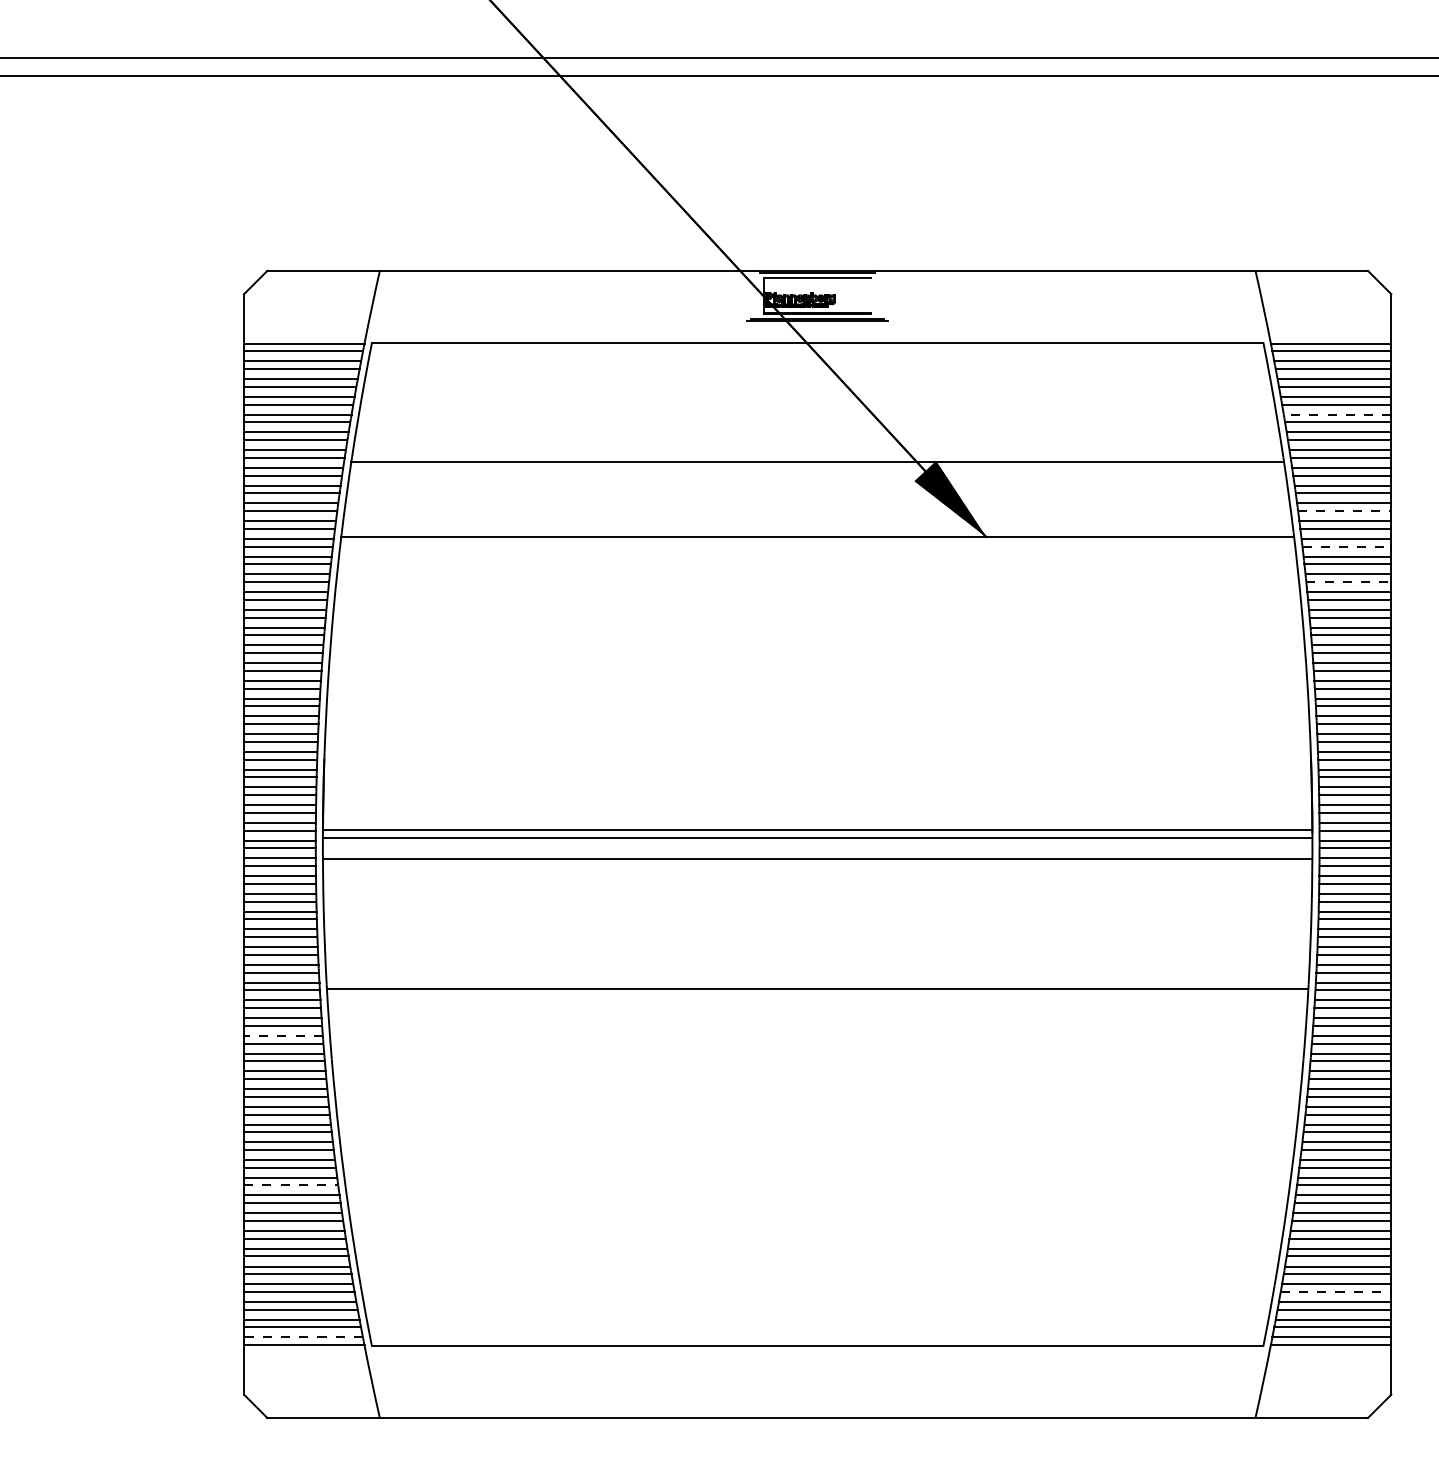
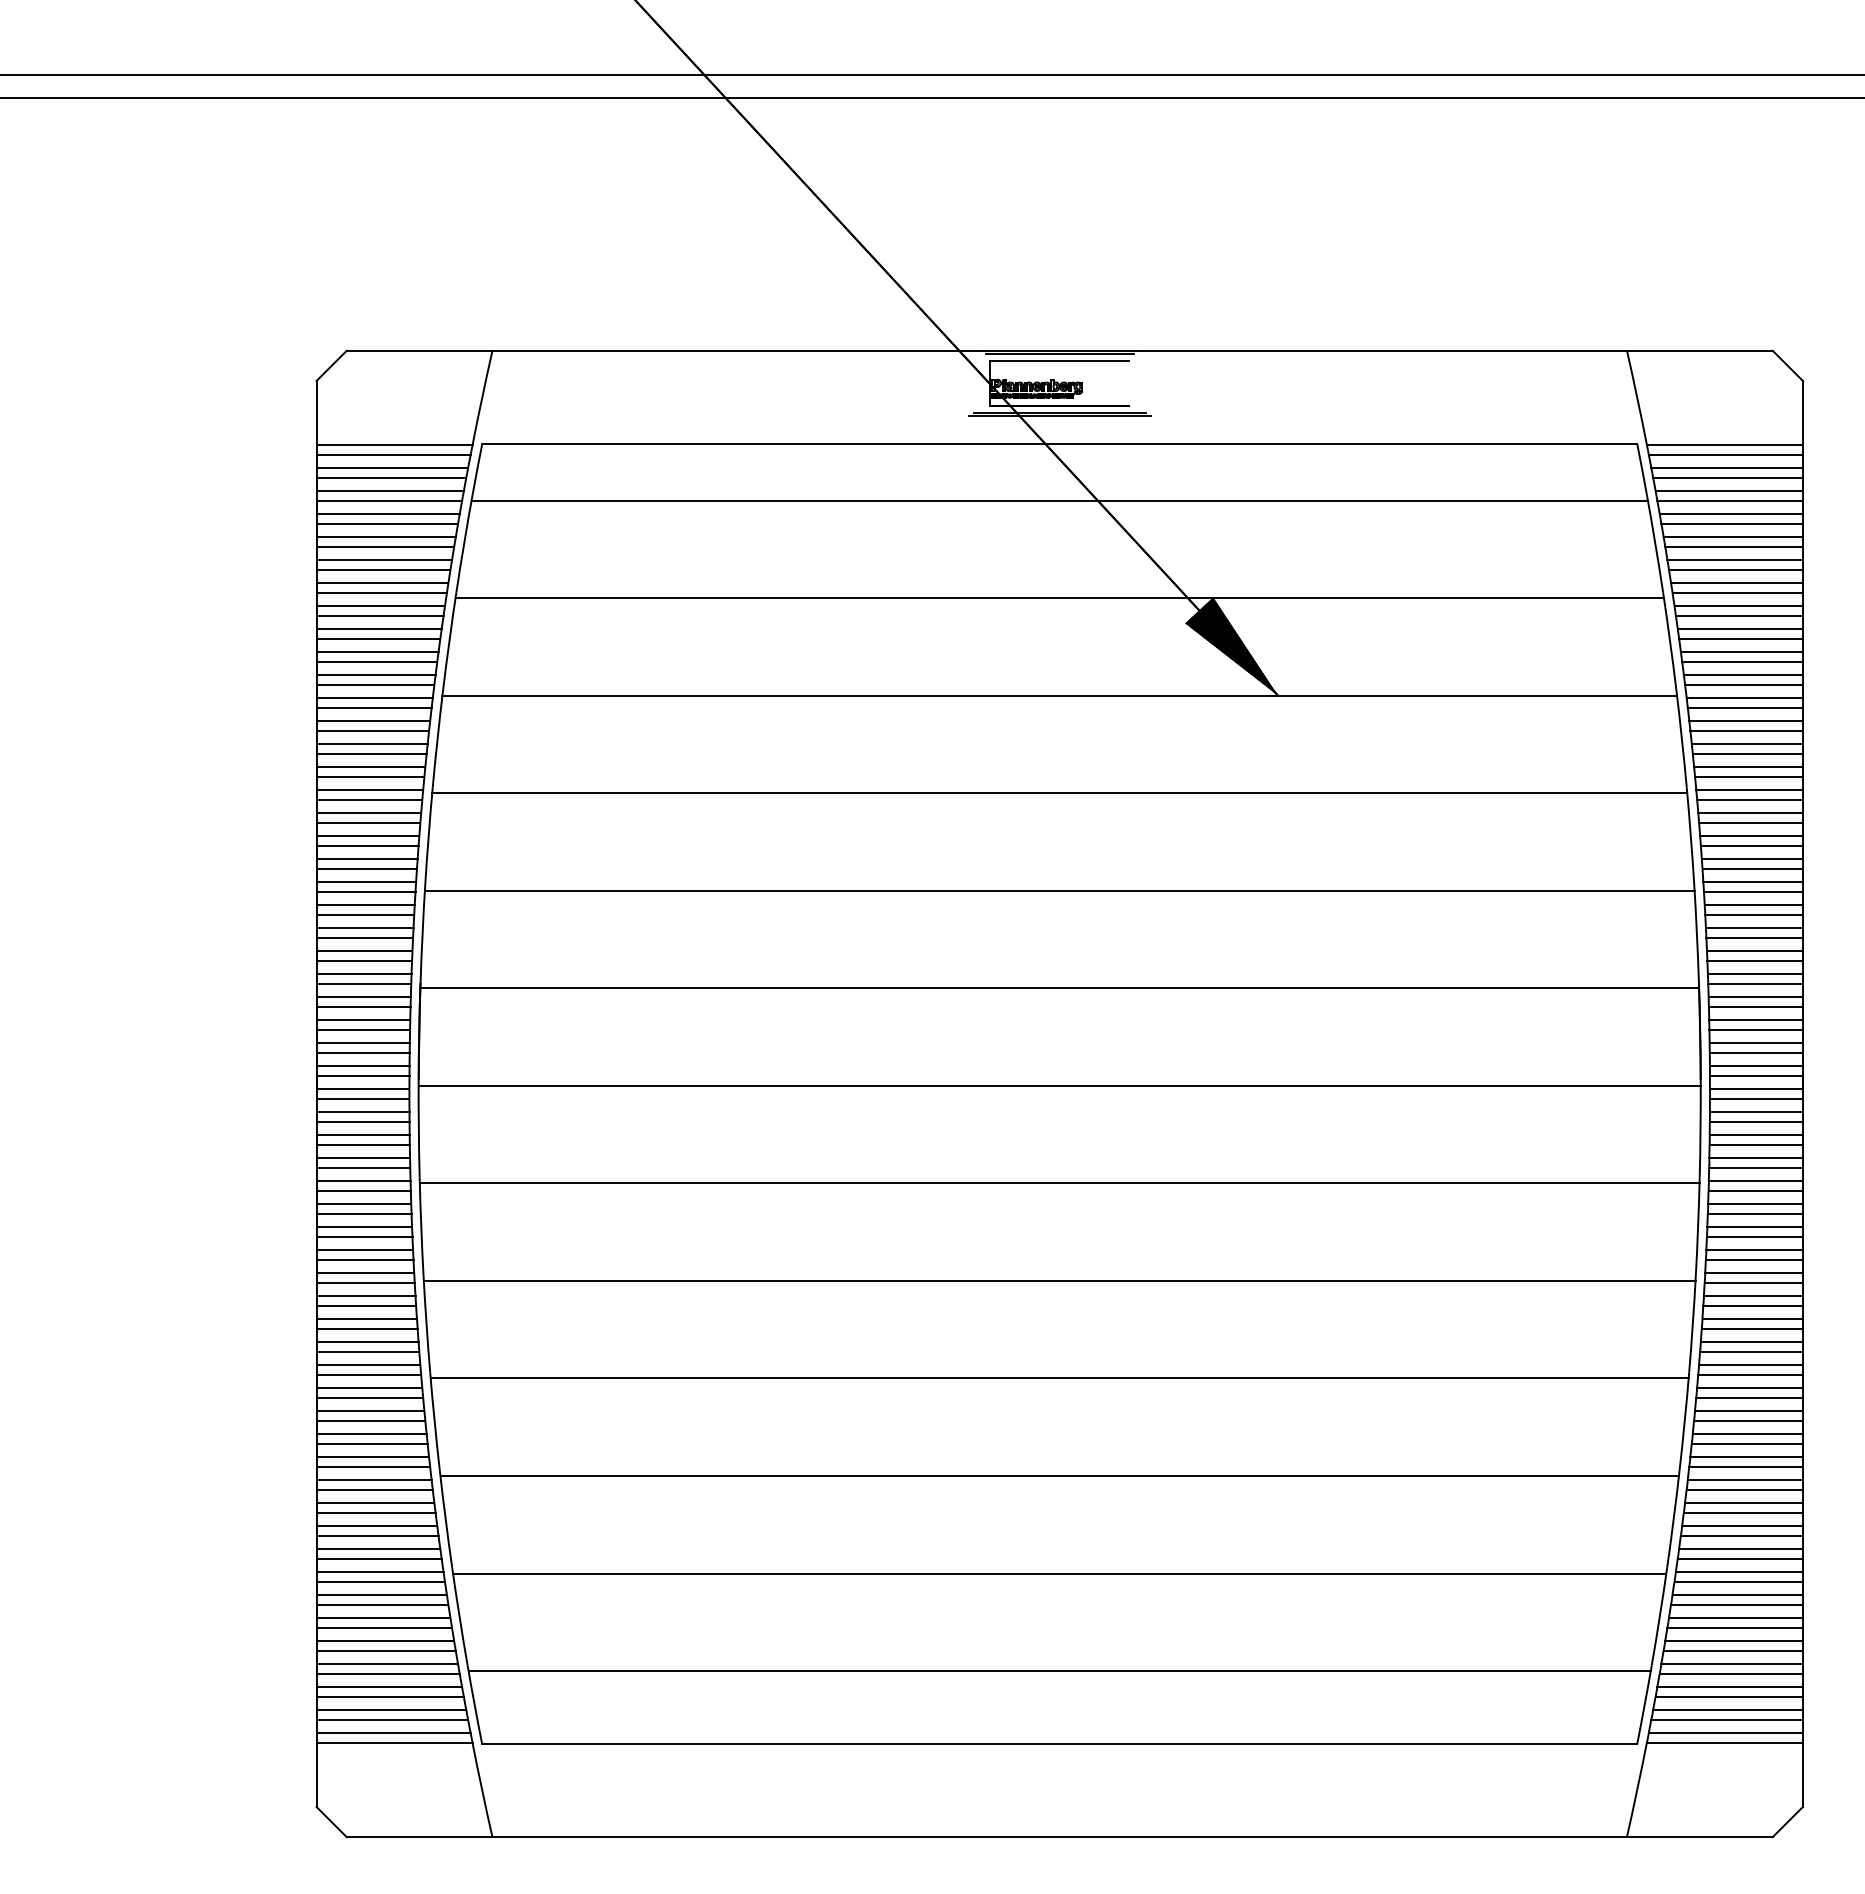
line: (817, 386) -> (1059, 500), added
line: (1337, 414) -> (1733, 537), dashed -> solid
line: (1345, 511) -> (1743, 662), dashed -> solid
line: (1346, 546) -> (1745, 708), dashed -> solid
line: (1349, 582) -> (1748, 754), dashed -> solid
line: (817, 612) -> (1059, 793), added
line: (817, 687) -> (1059, 890), added
line: (817, 830) -> (1059, 988), moved
line: (817, 859) -> (1059, 1183), moved
line: (283, 1035) -> (367, 1341), dashed -> solid
line: (817, 1064) -> (1059, 1378), added
line: (817, 1139) -> (1059, 1476), added
line: (291, 1185) -> (377, 1535), dashed -> solid
line: (817, 1214) -> (1059, 1573), added
line: (817, 1290) -> (1059, 1671), added
line: (1336, 1291) -> (1731, 1673), dashed -> solid
line: (303, 1337) -> (393, 1732), dashed -> solid

